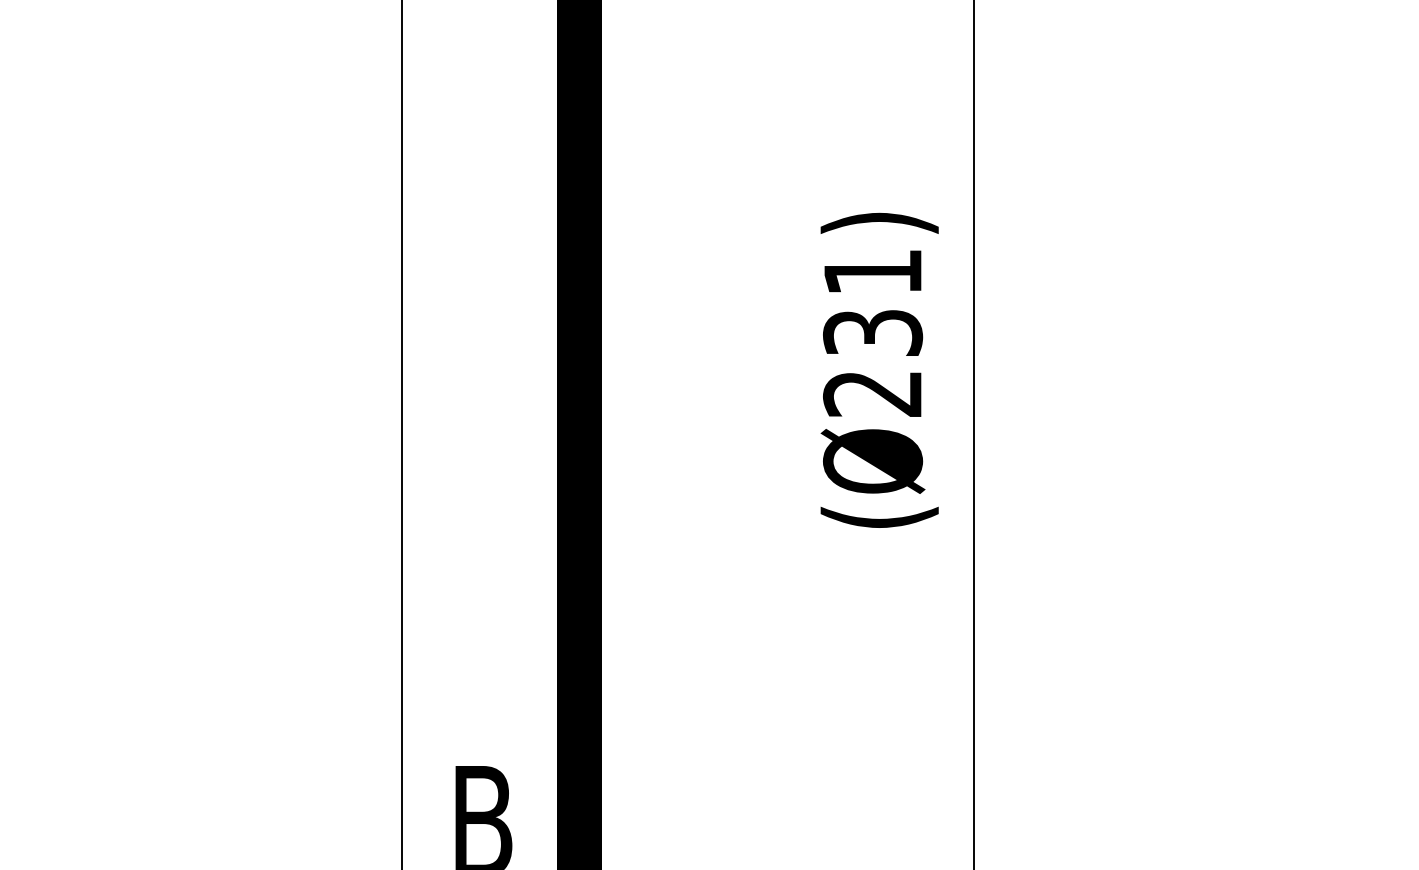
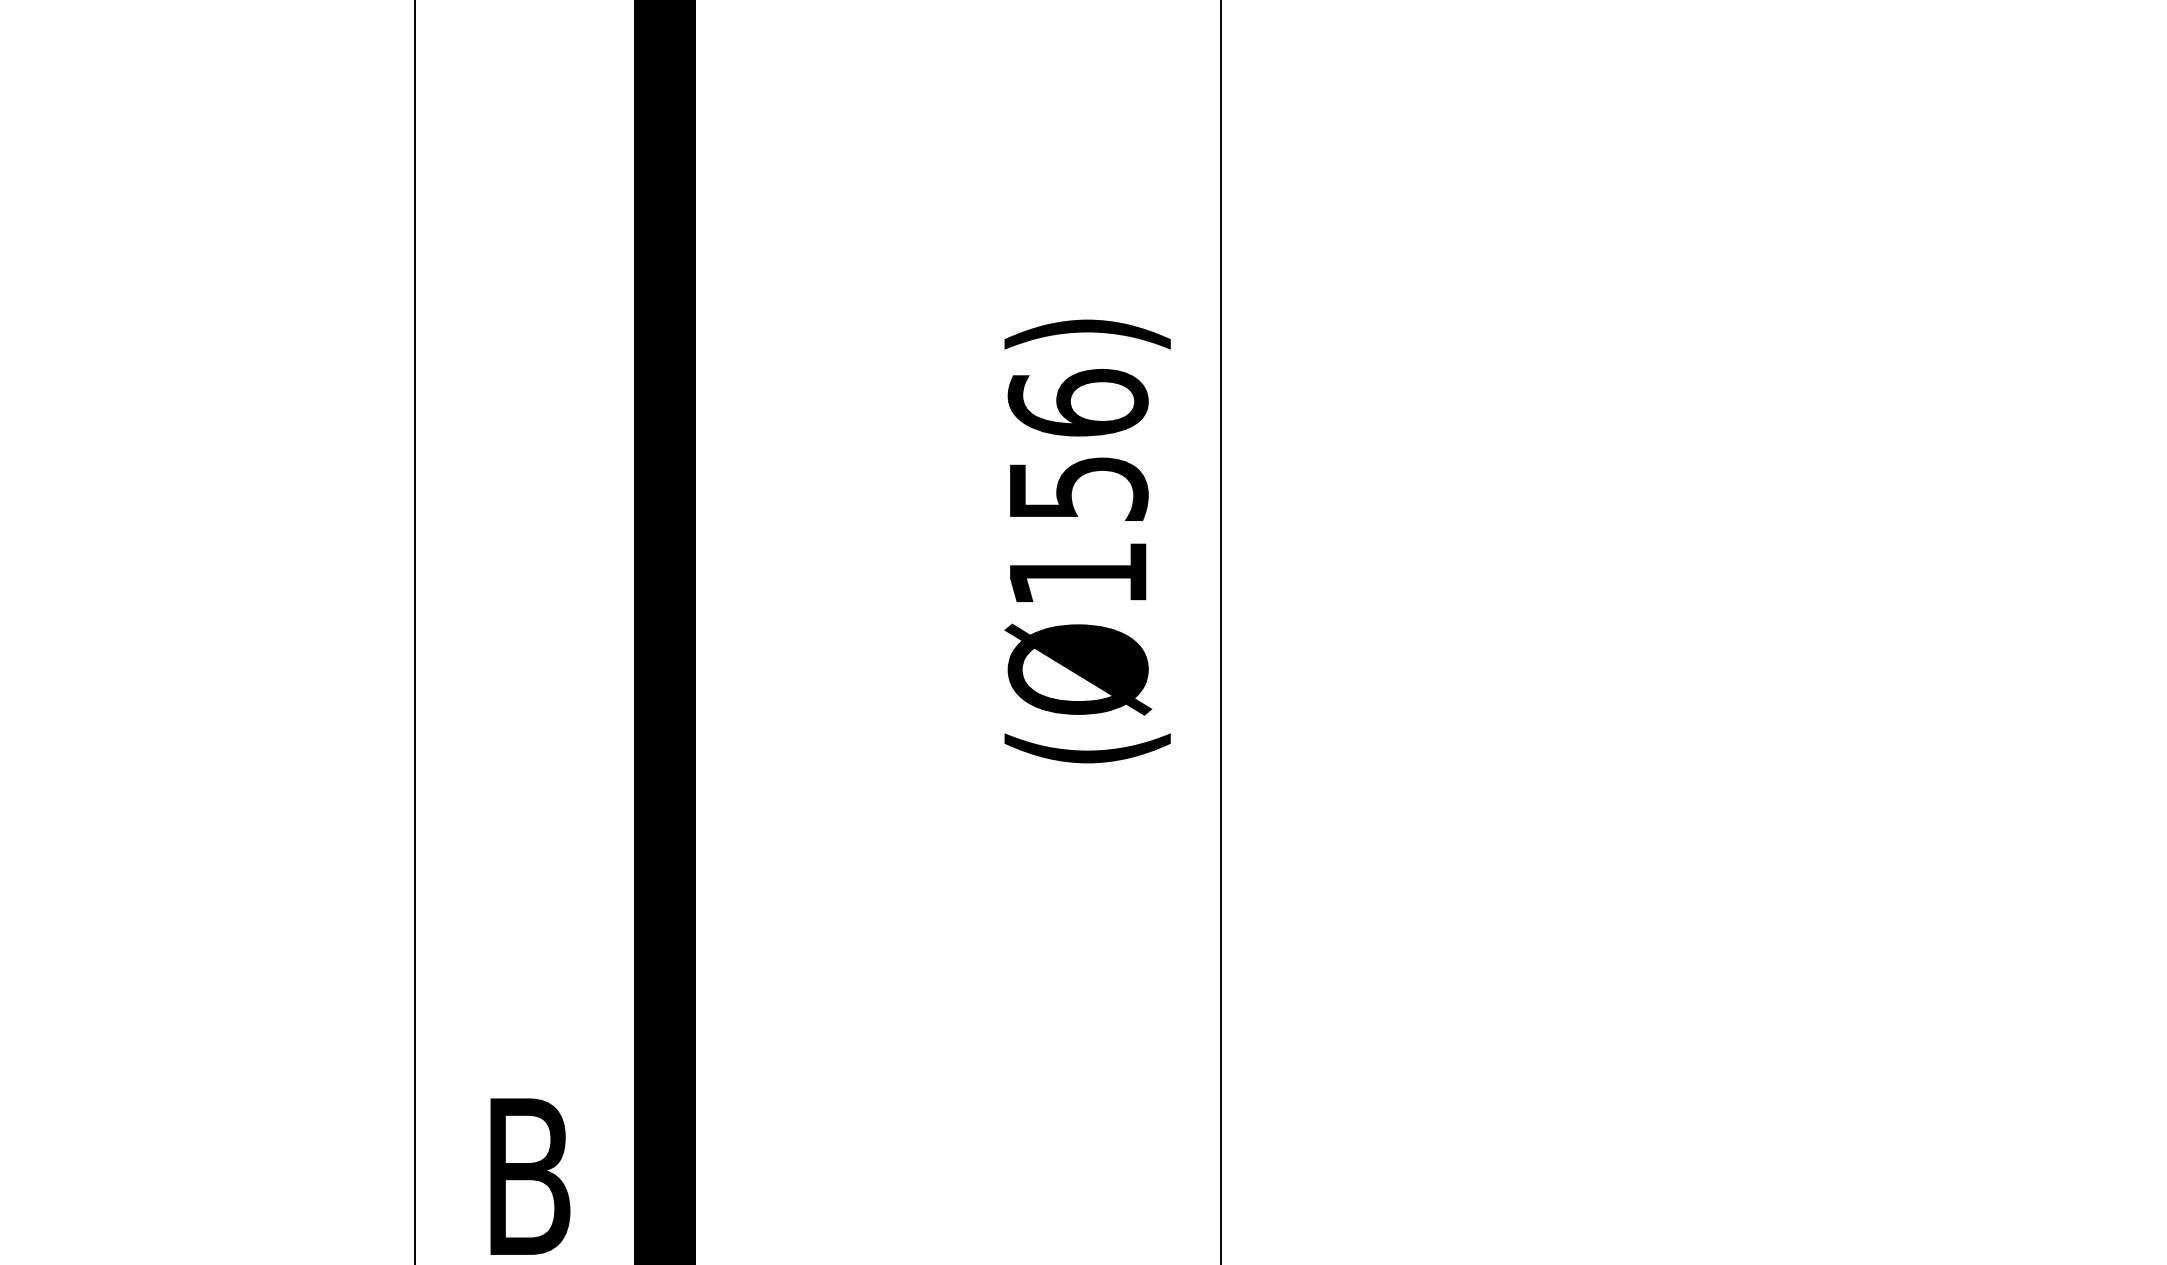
text: (872, 332) -> (1077, 487), (Ø231) -> (Ø156)

